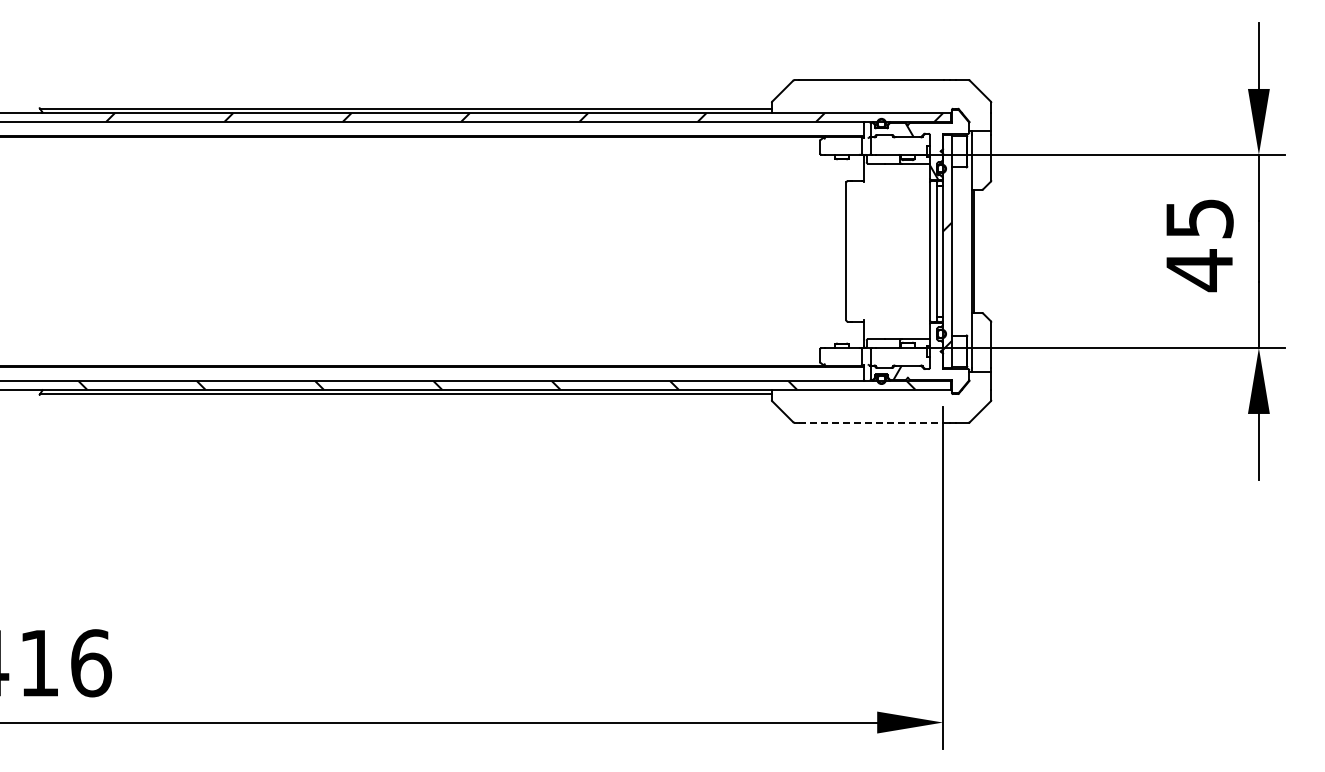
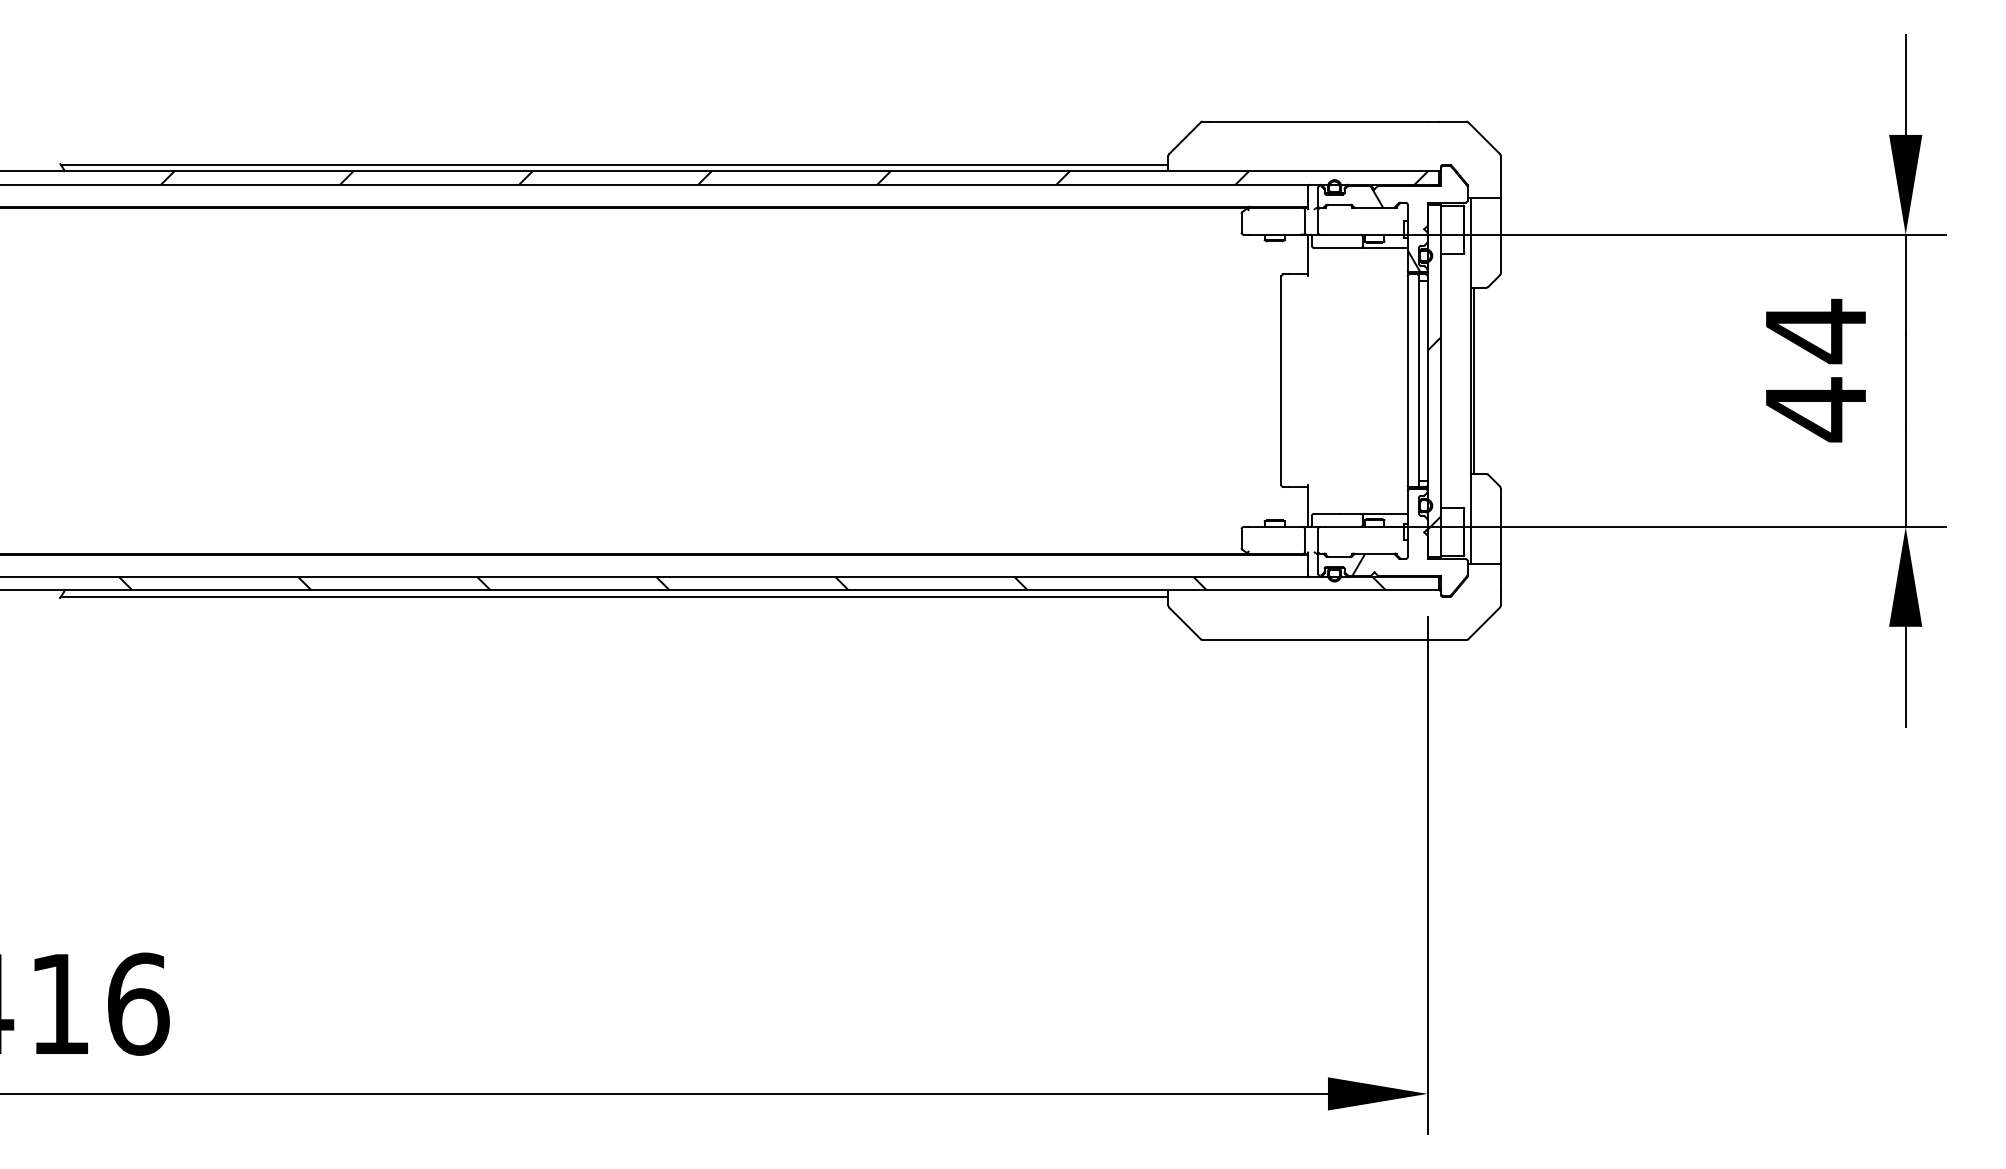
text: (1199, 218) -> (1815, 330), 45 -> 44
line: (871, 422) -> (1319, 639), dashed -> solid

